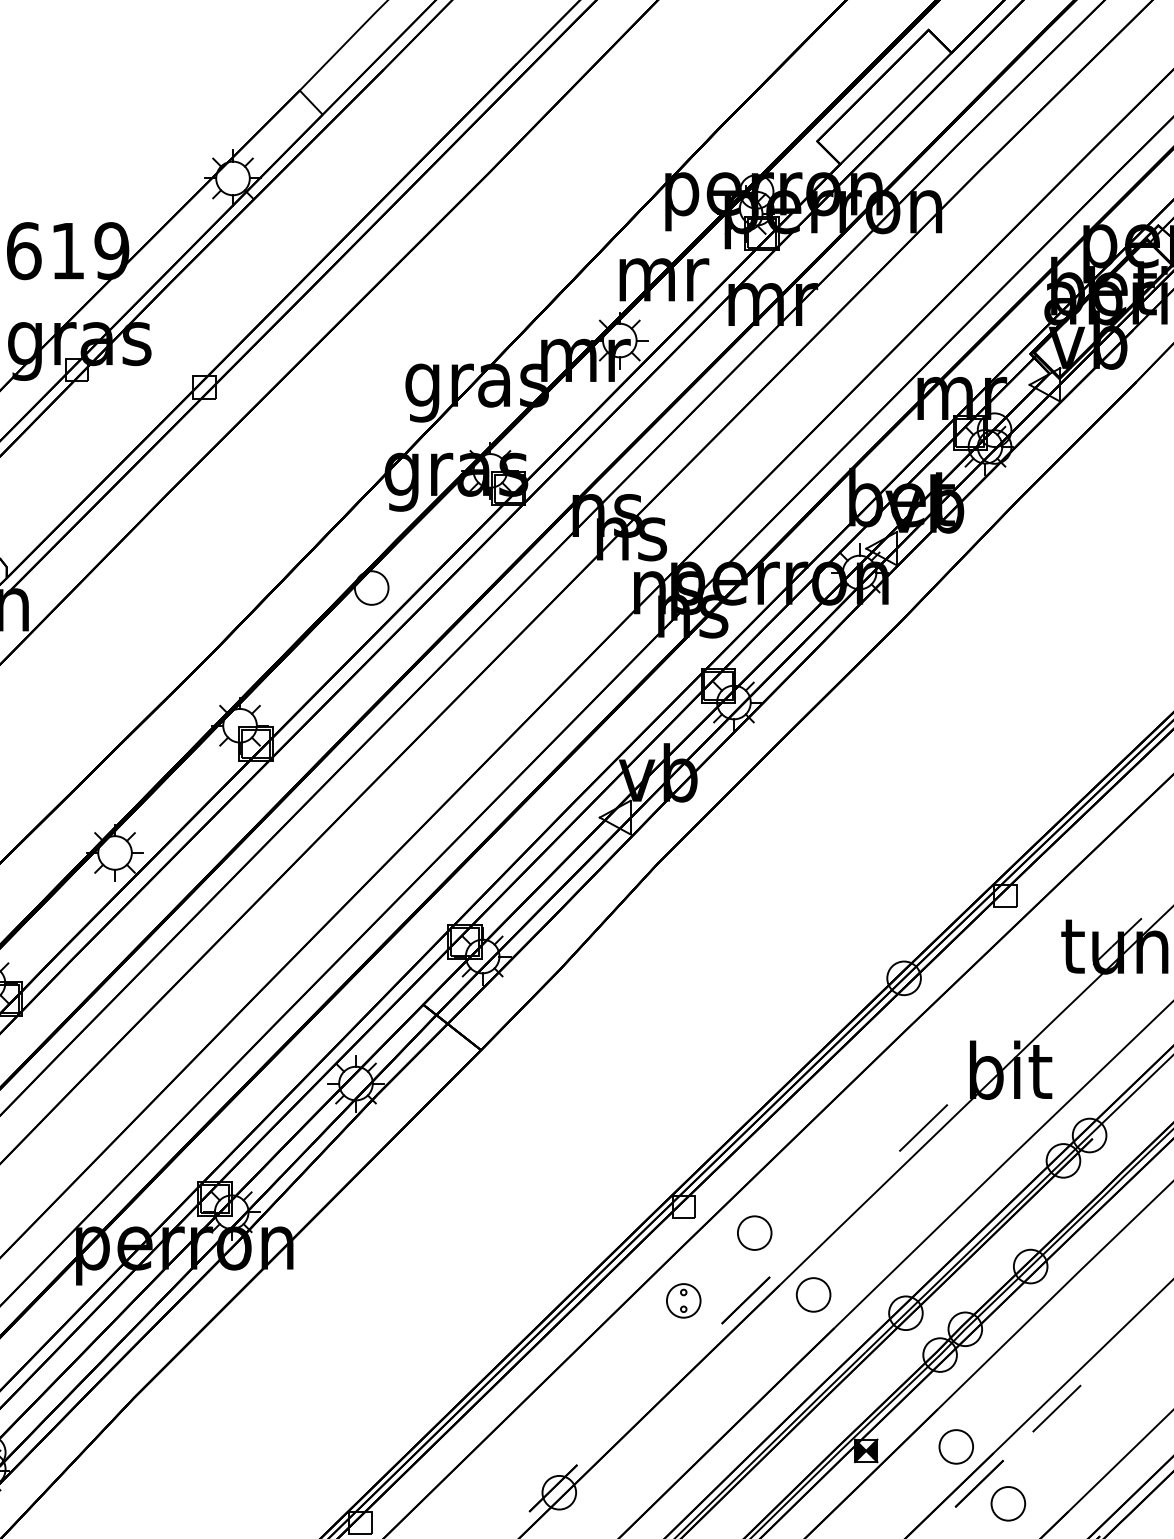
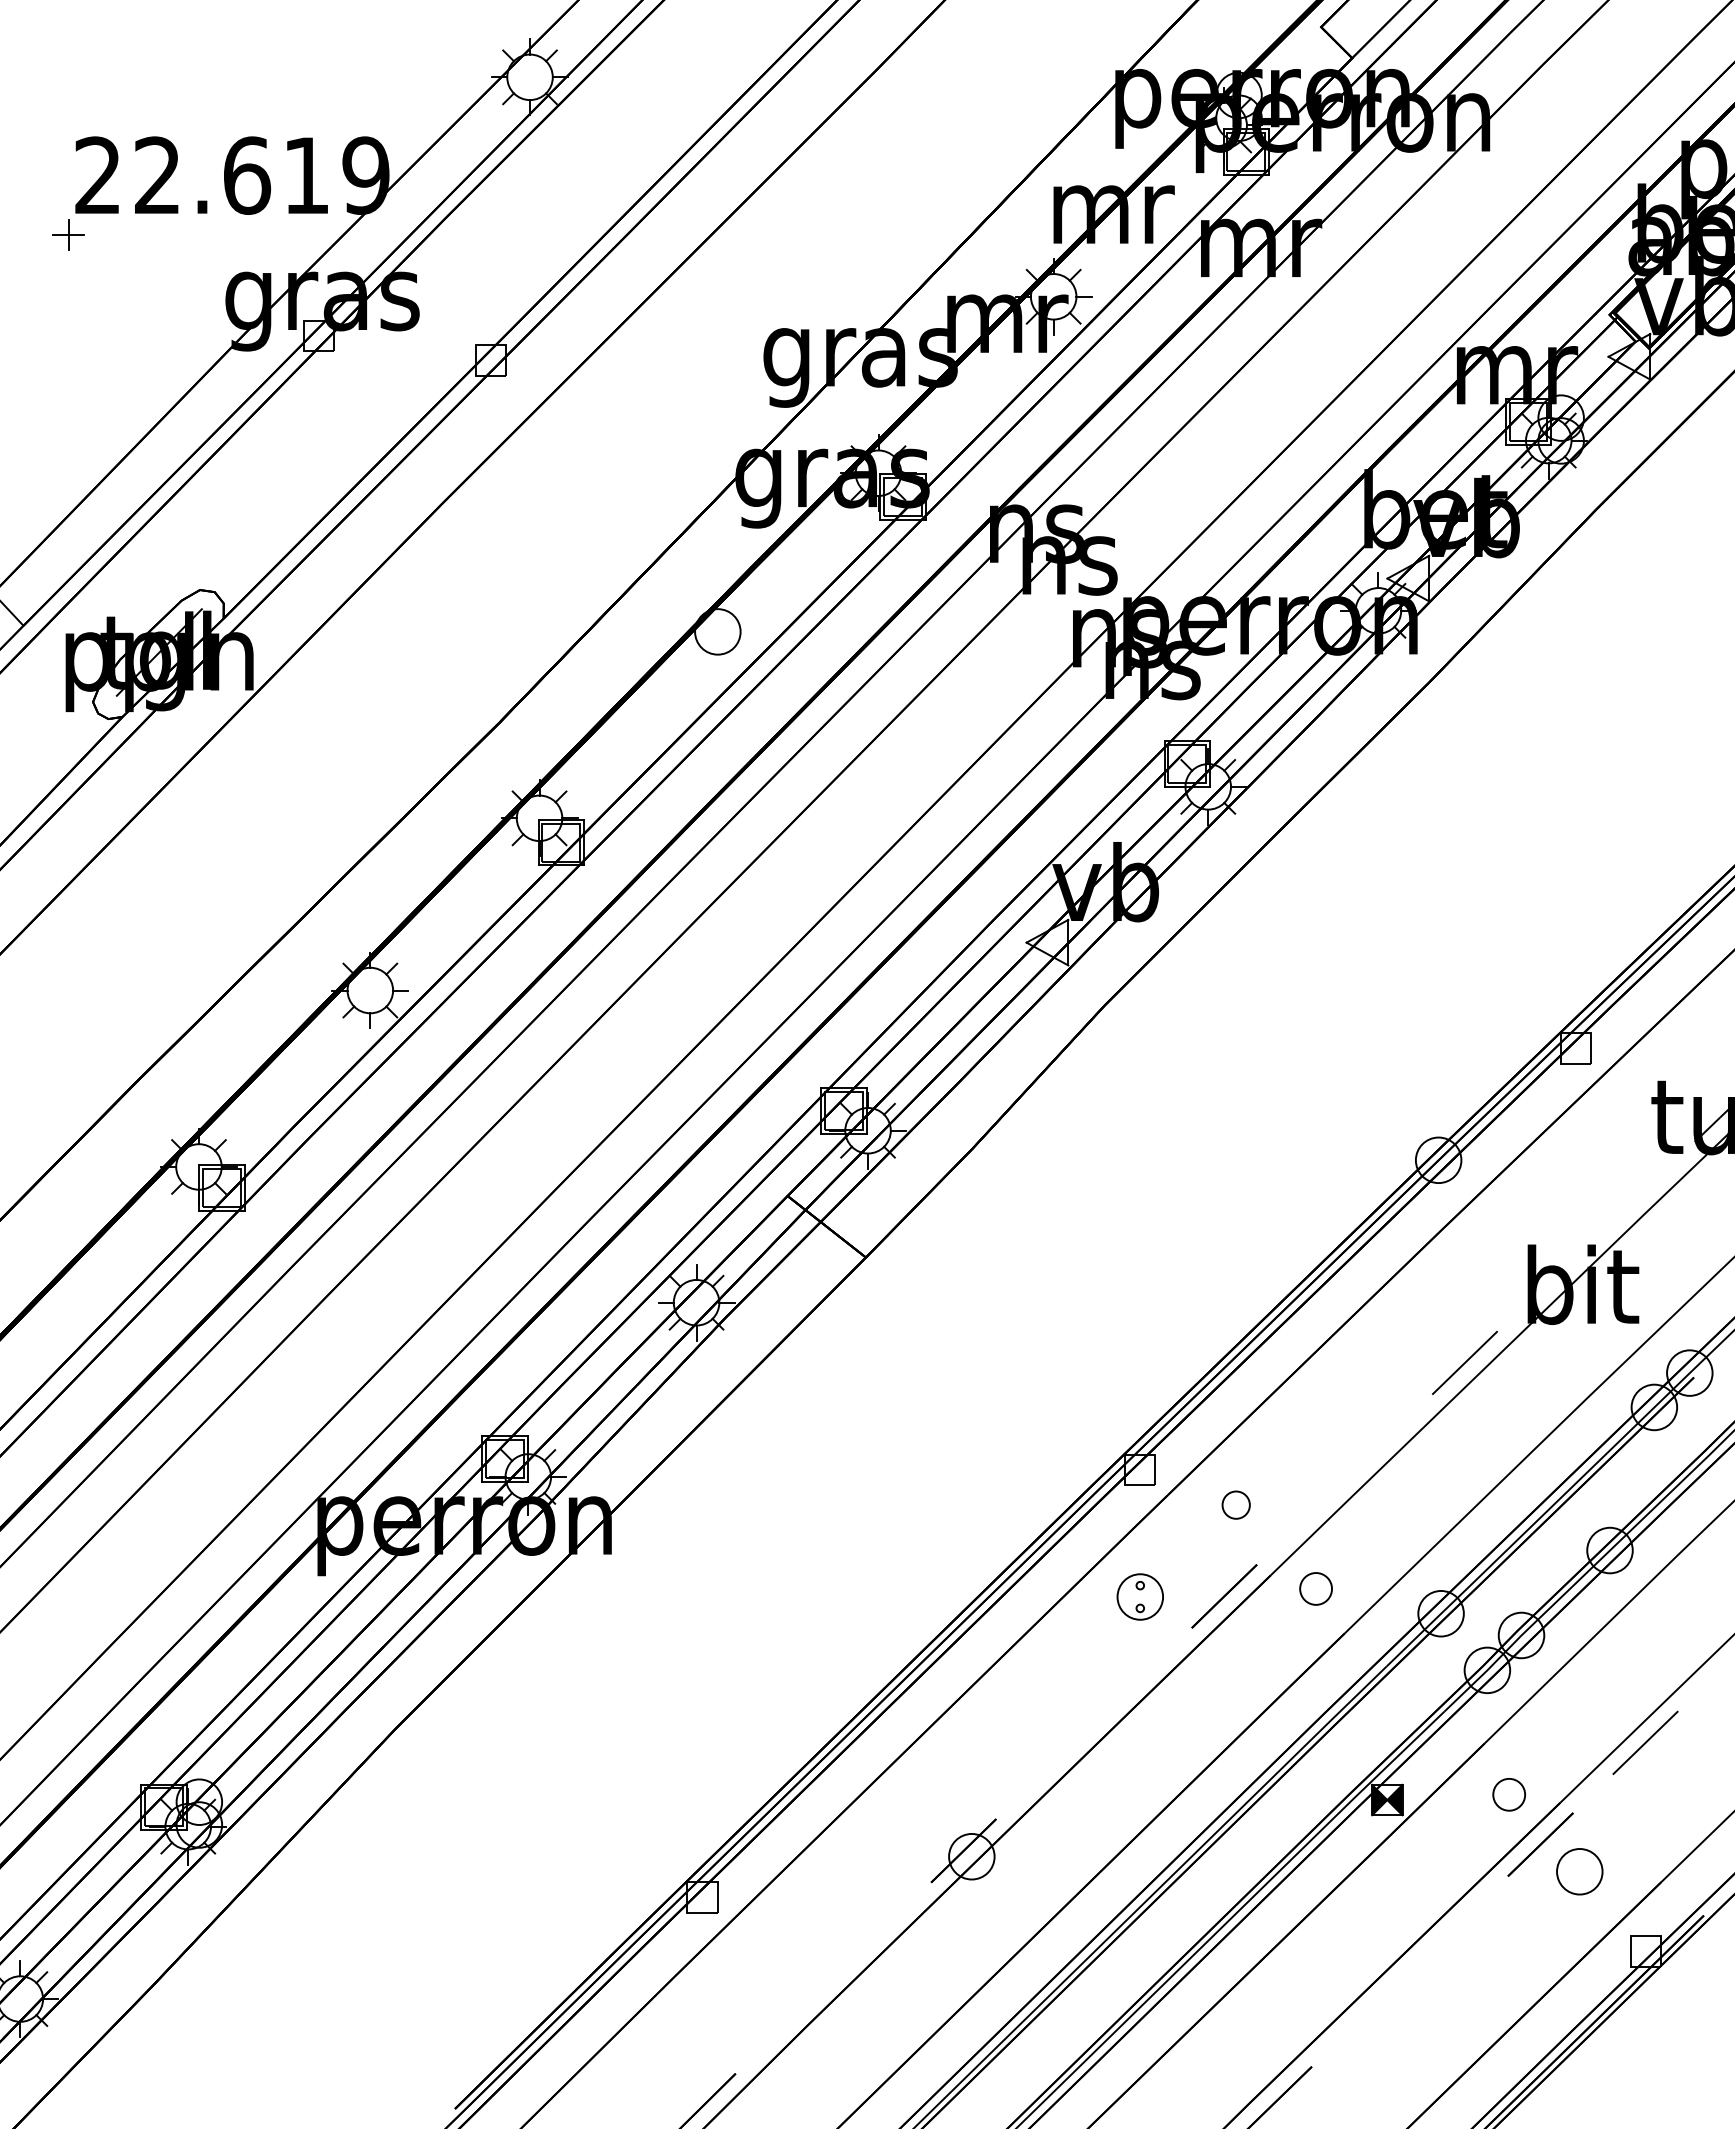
part: (754, 1232) -> (1235, 1504), size x0.6
part: (813, 1294) -> (1315, 1588), size x0.7
part: (955, 1446) -> (1508, 1794), size x0.7

